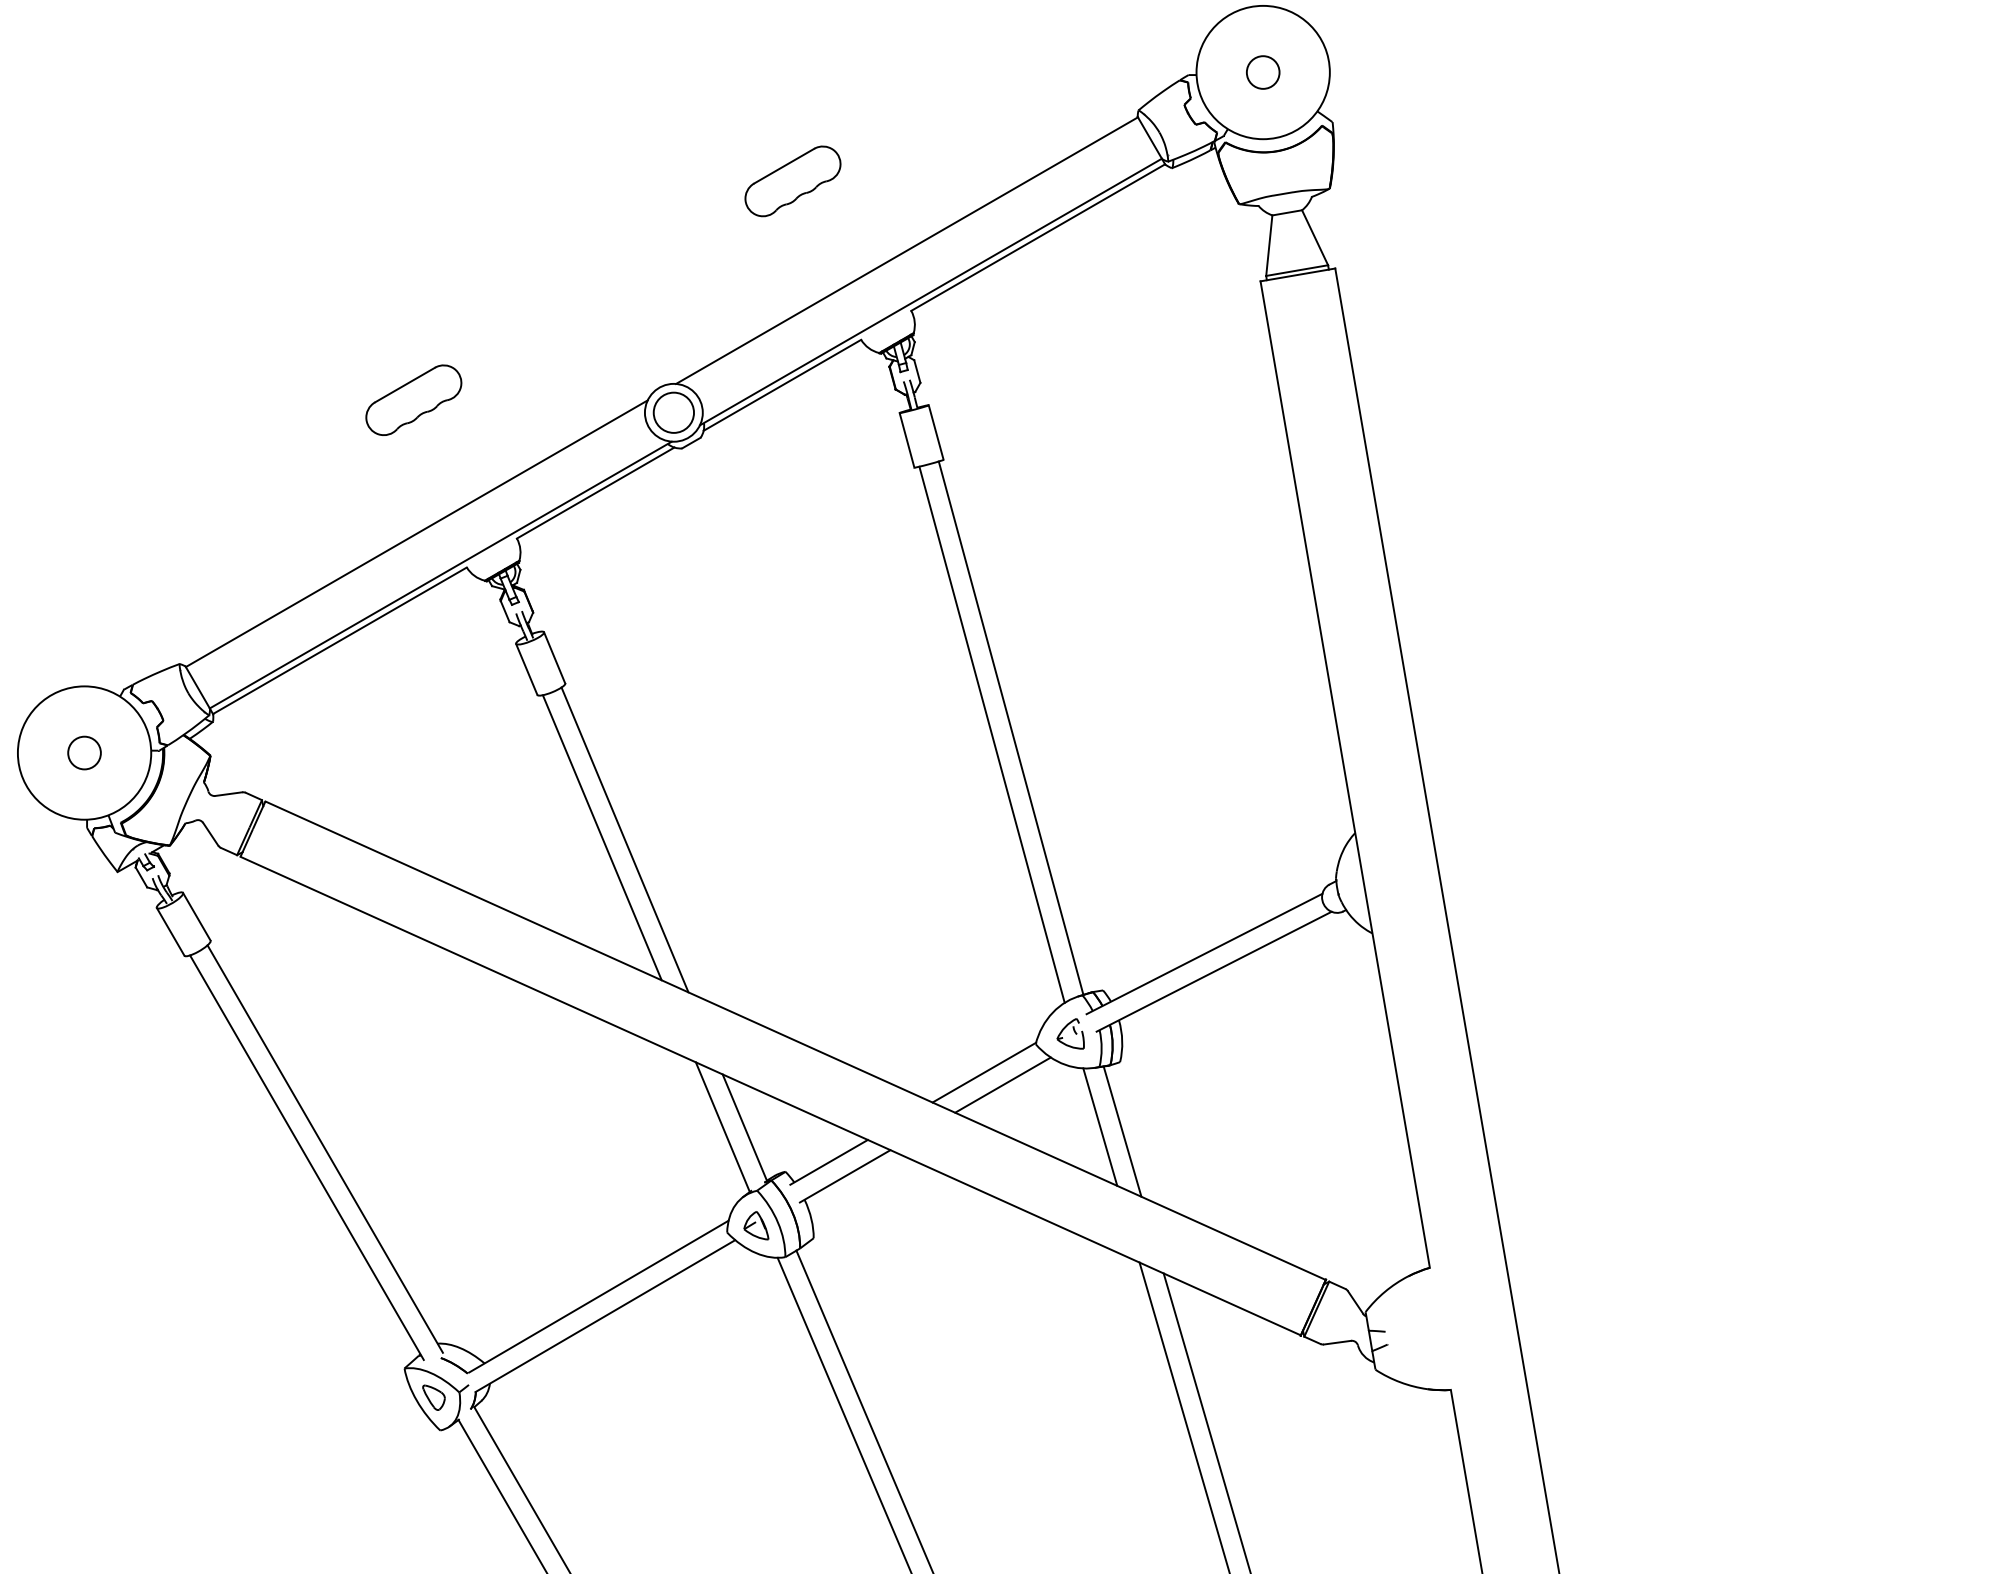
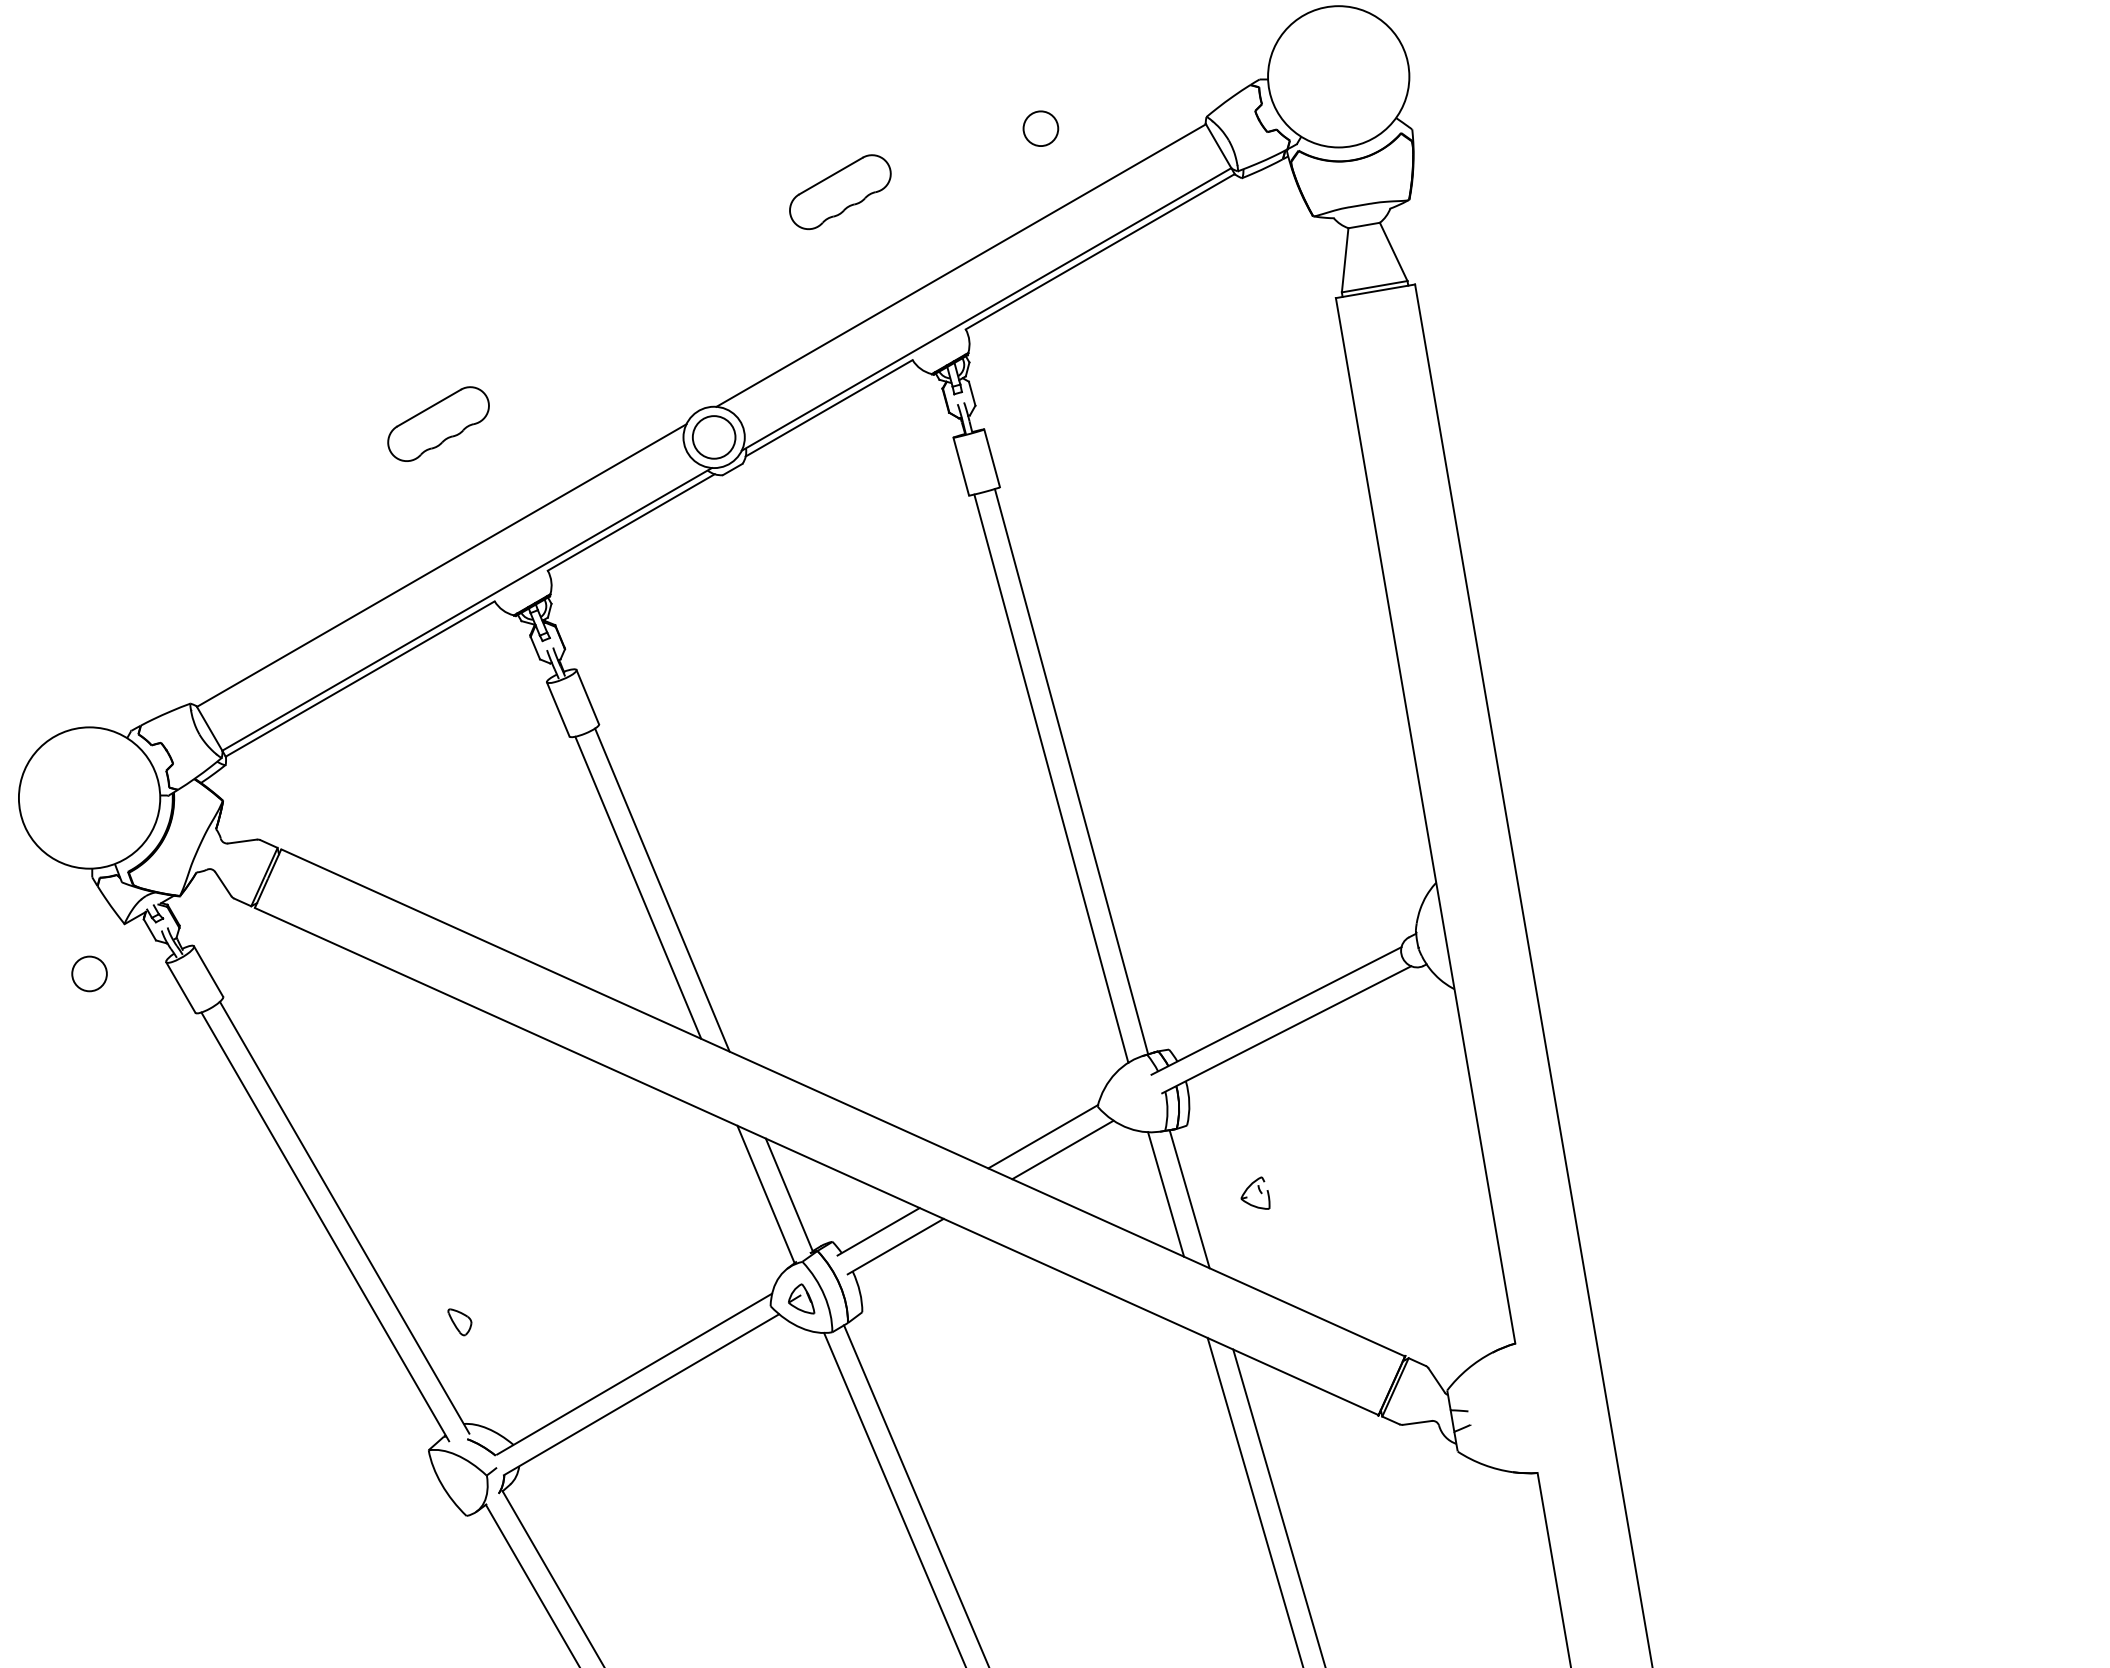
circle: (1263, 72) -> (1041, 128), moved
circle: (84, 752) -> (89, 973), moved
part: (1070, 1033) -> (1255, 1192), moved
part: (433, 1397) -> (459, 1322), moved

